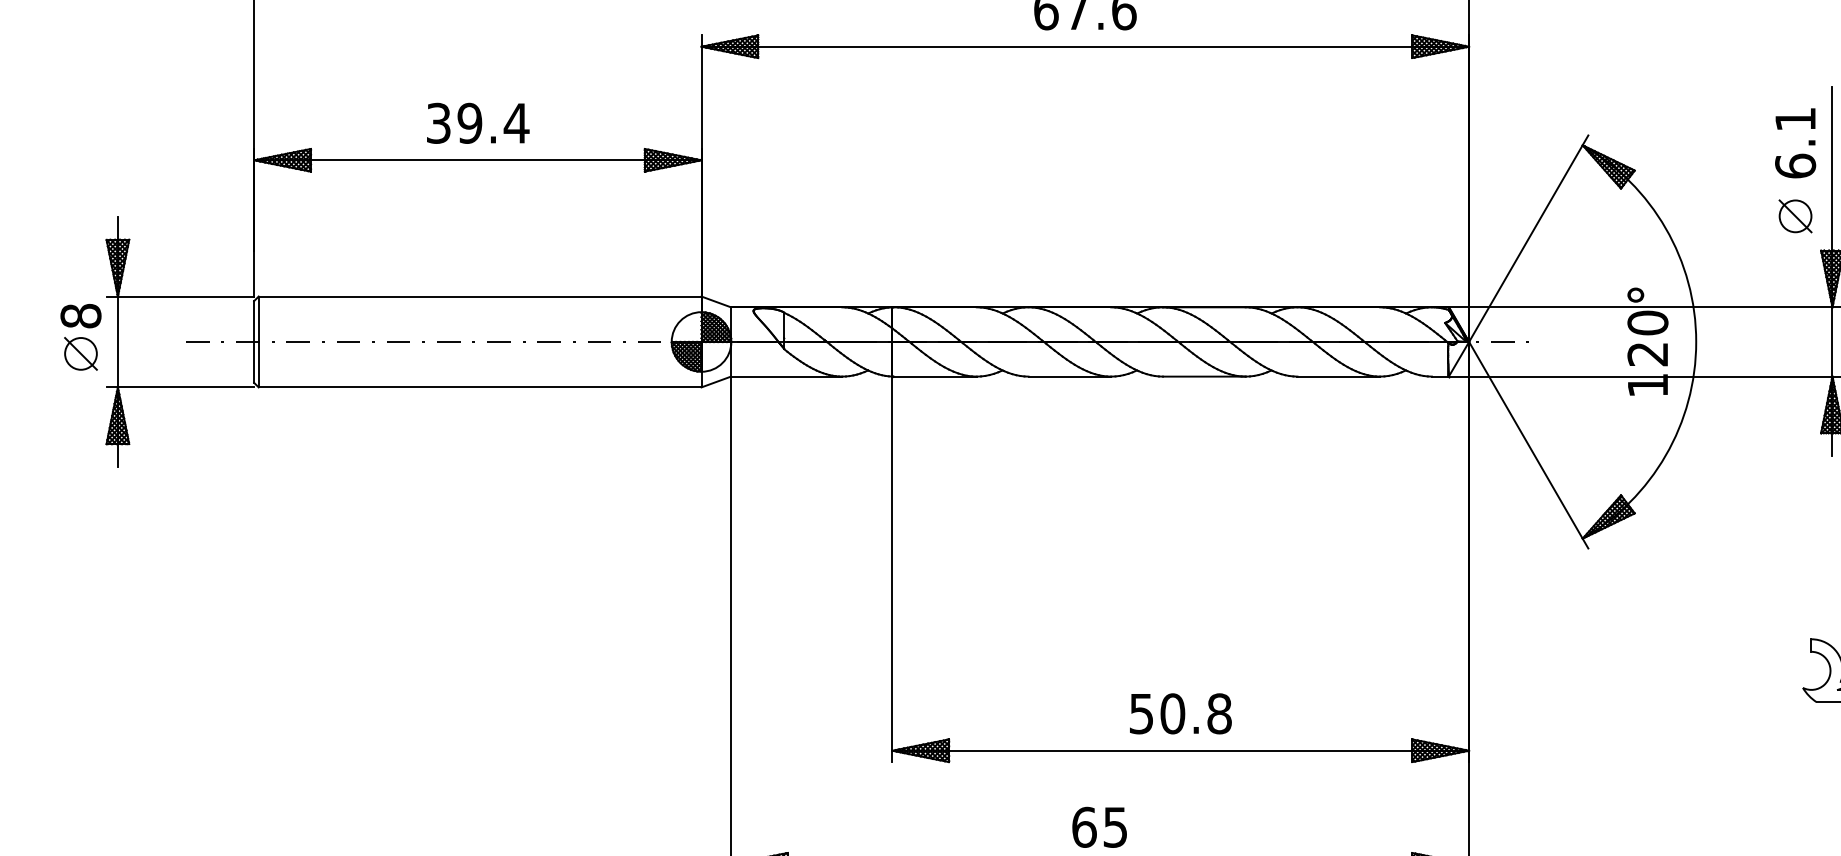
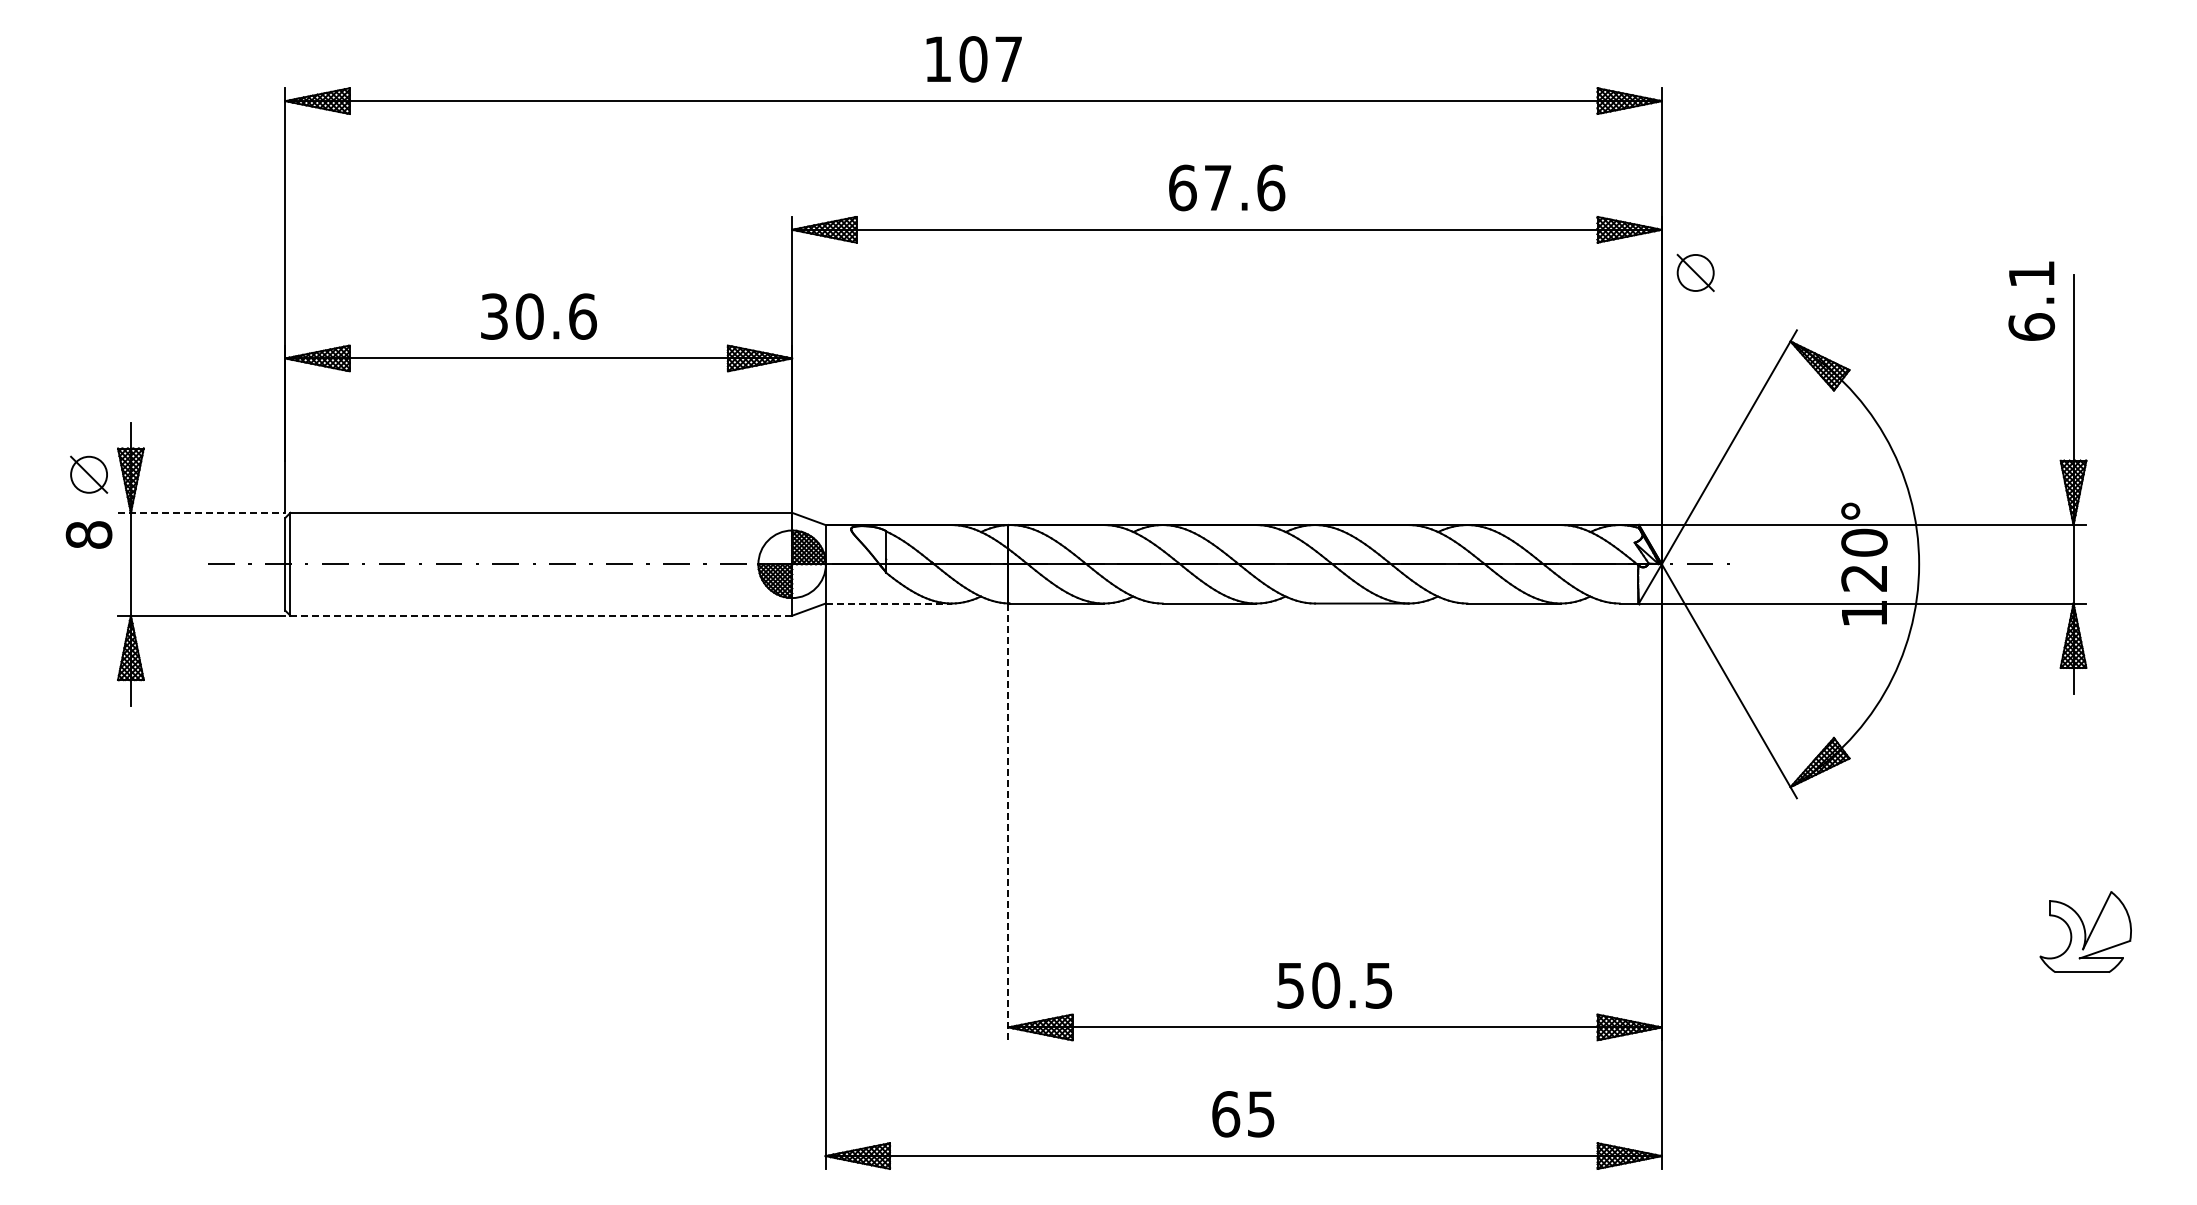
text: (493, 123) -> (556, 316), 39.4 -> 30.6
text: (1795, 142) -> (2031, 300), moved
part: (1795, 215) -> (1695, 272), moved
line: (180, 296) -> (201, 512), solid -> dashed
part: (81, 353) -> (89, 474), moved
line: (787, 376) -> (889, 603), solid -> dashed
line: (480, 387) -> (541, 615), solid -> dashed
line: (892, 569) -> (1008, 822), solid -> dashed
text: (1219, 713) -> (1379, 985), 50.8 -> 50.5

